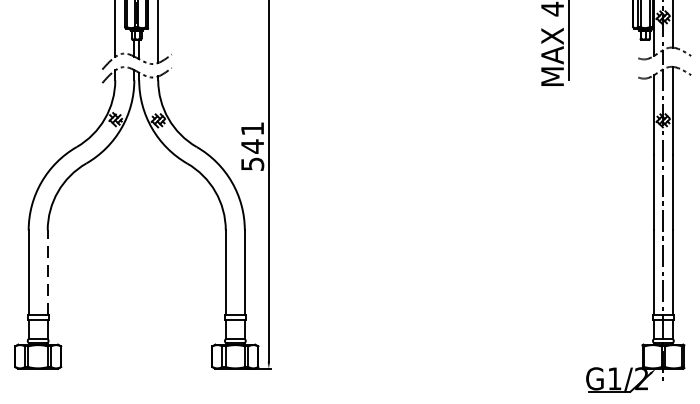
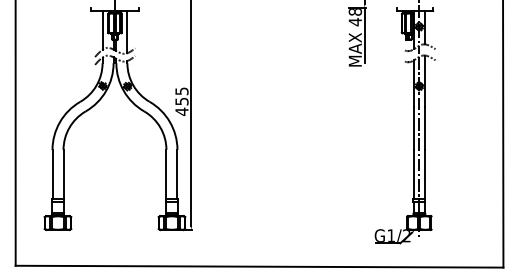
text: (251, 146) -> (181, 101), 541 -> 455
line: (47, 272) -> (63, 174), dashed -> solid

